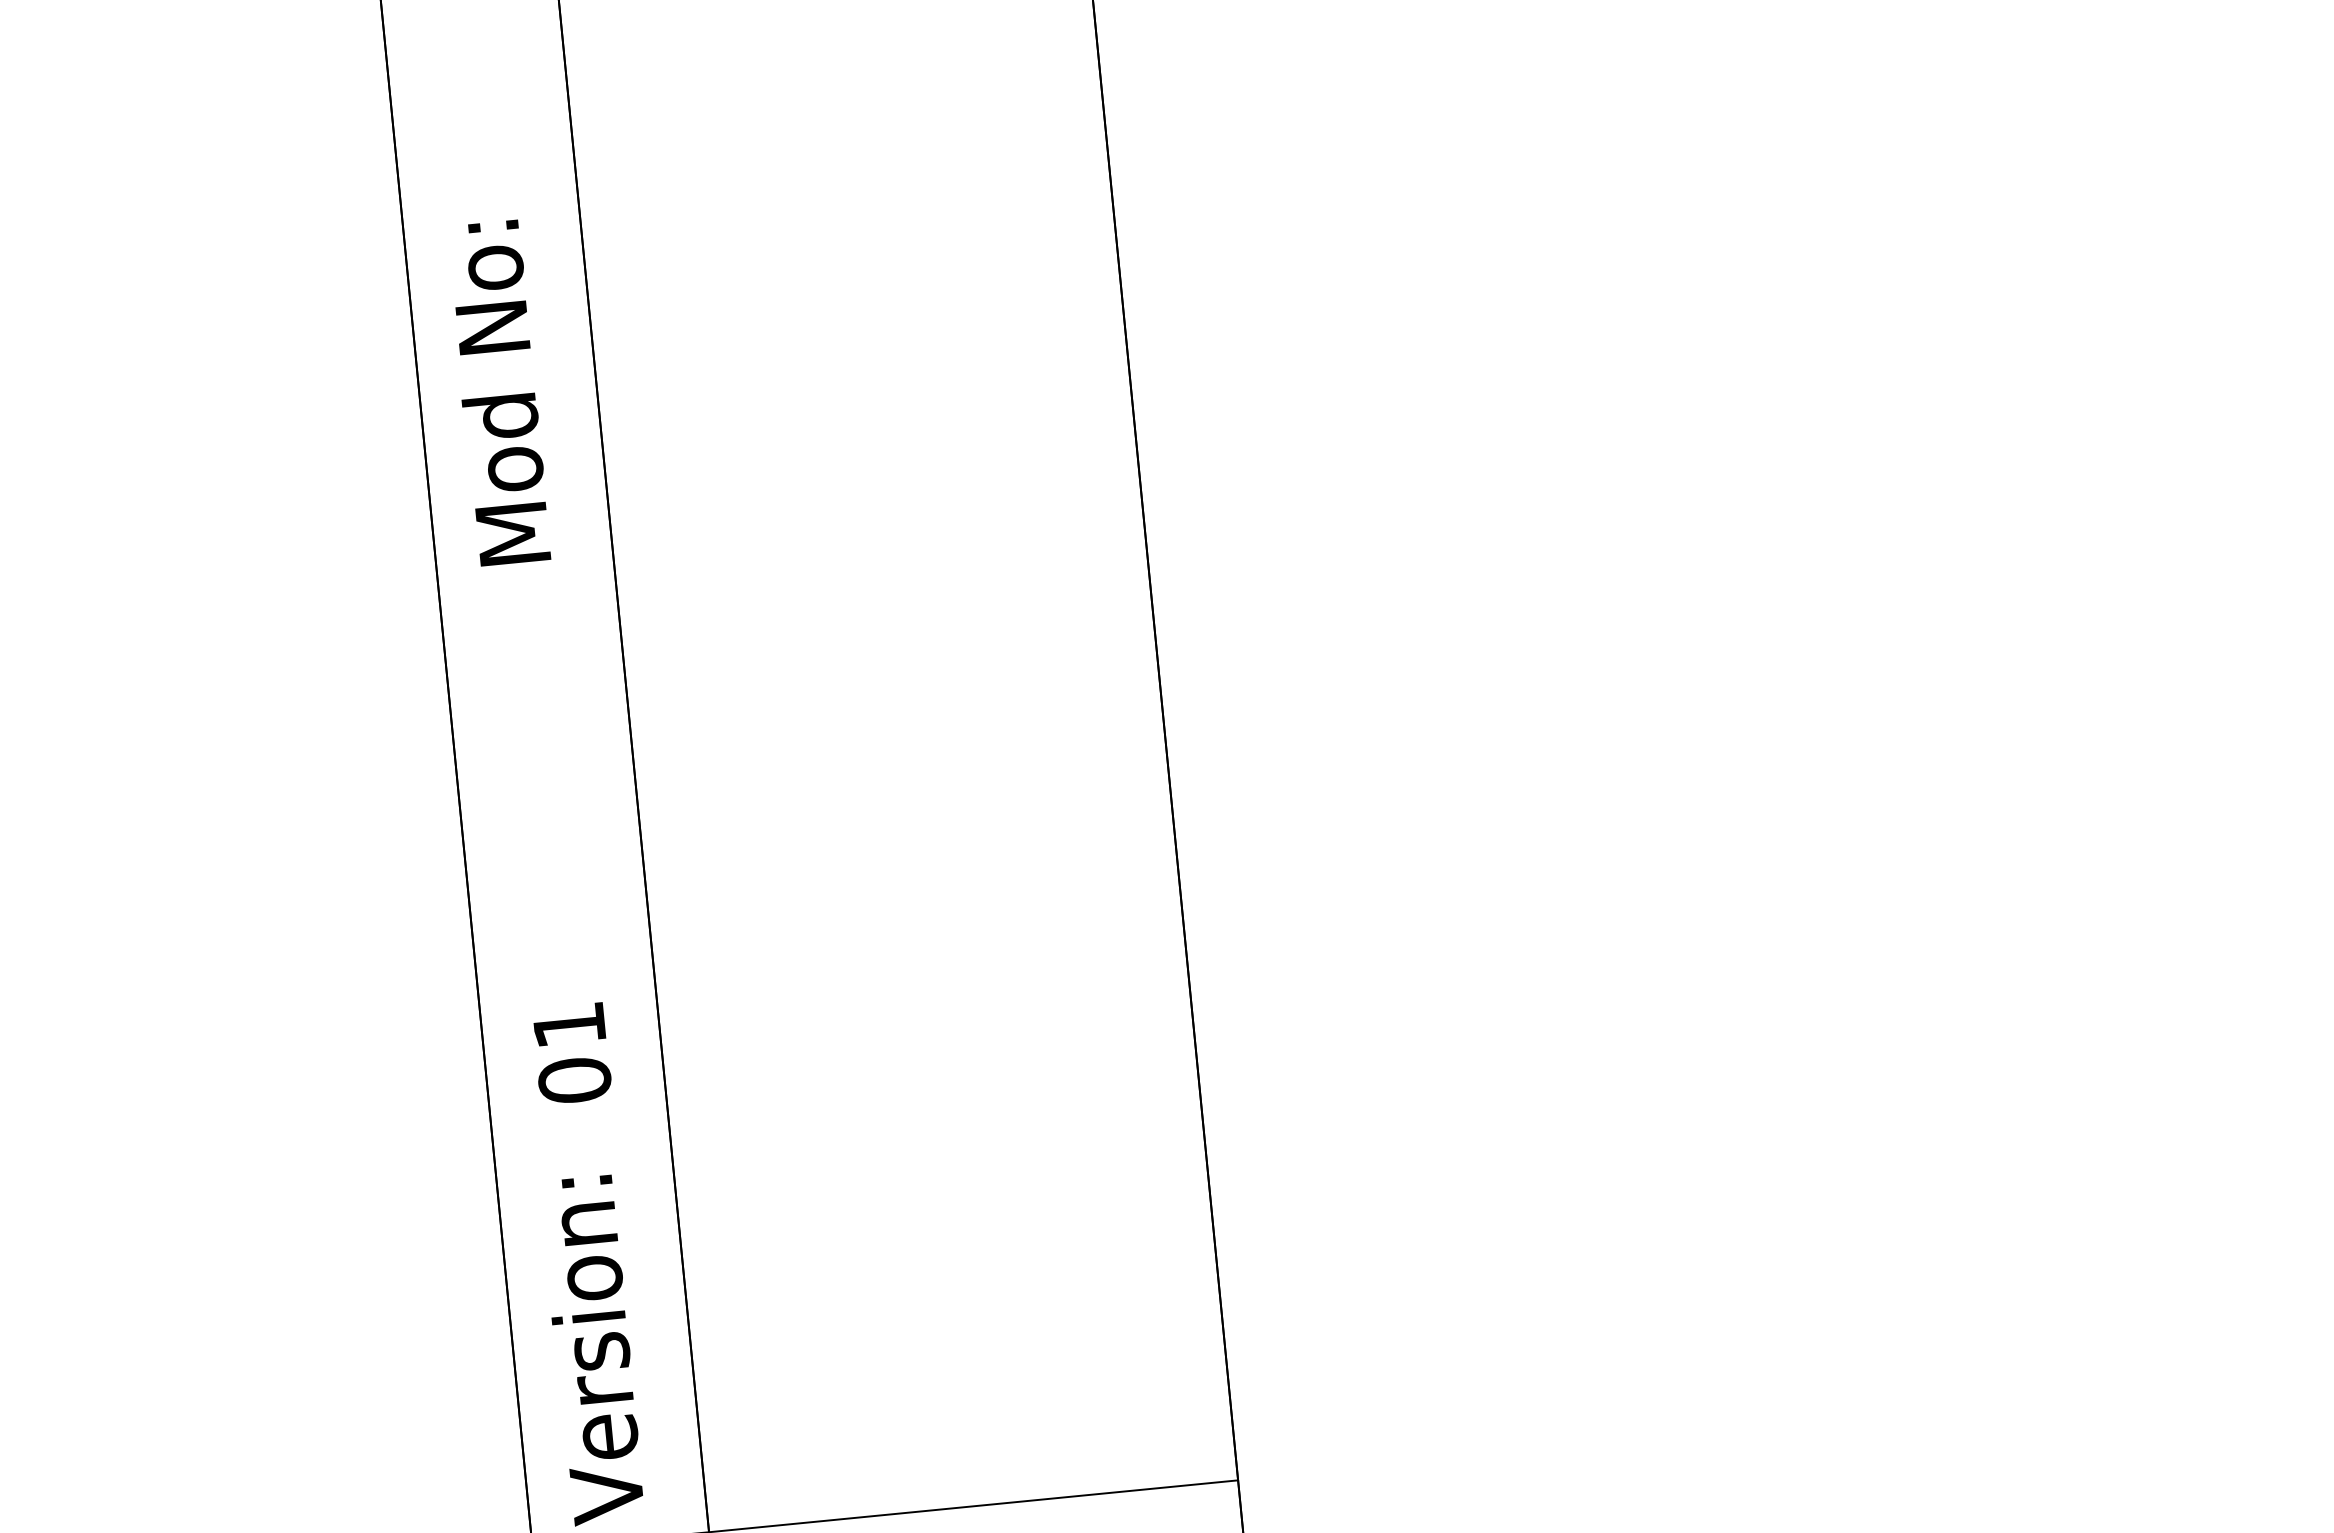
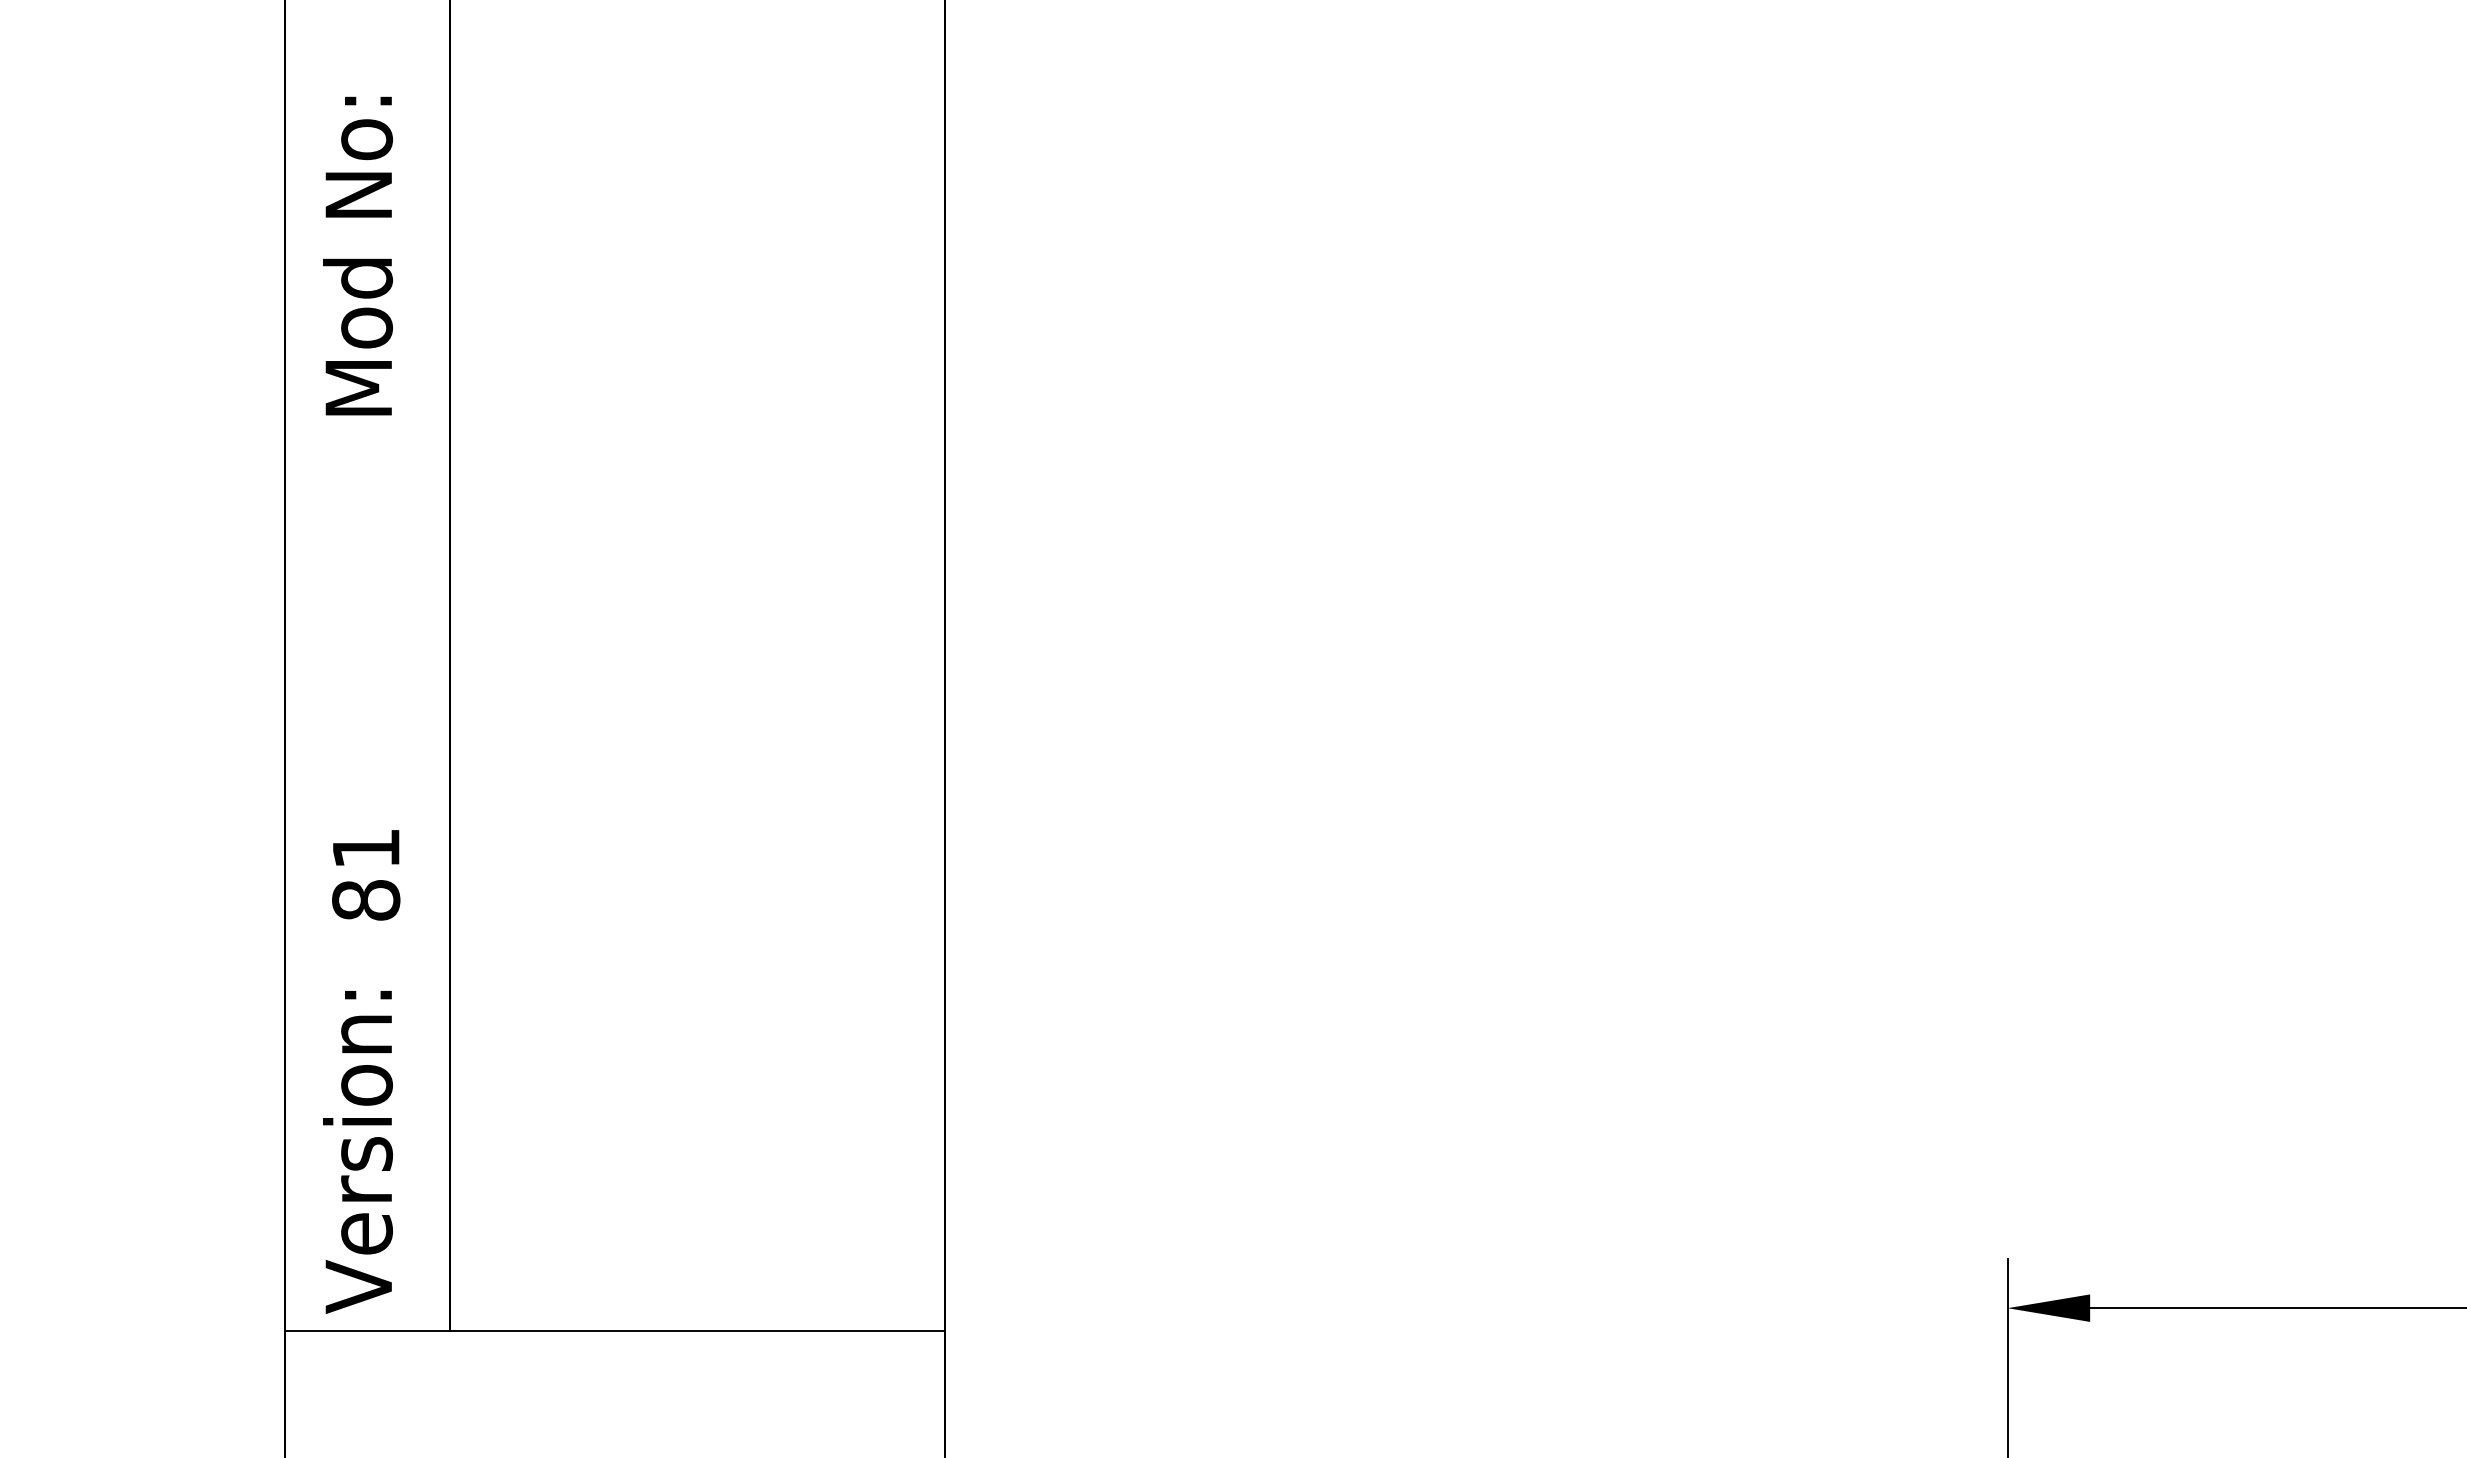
text: (575, 1079) -> (366, 899), 01 -> 81

